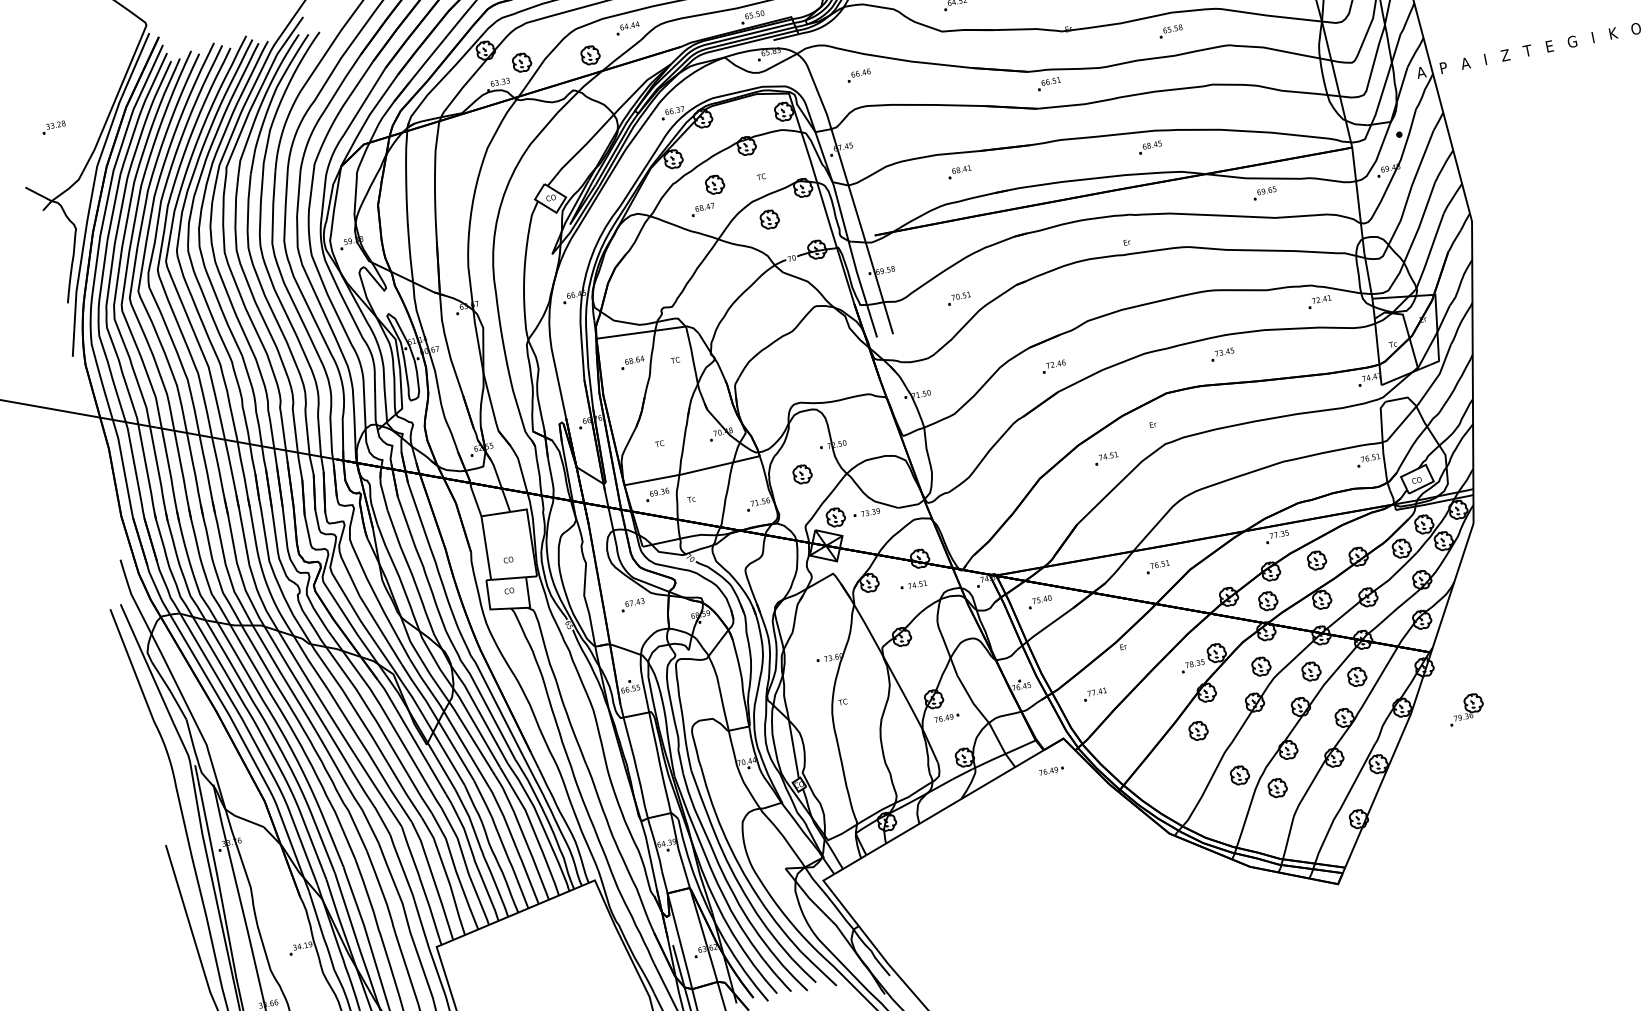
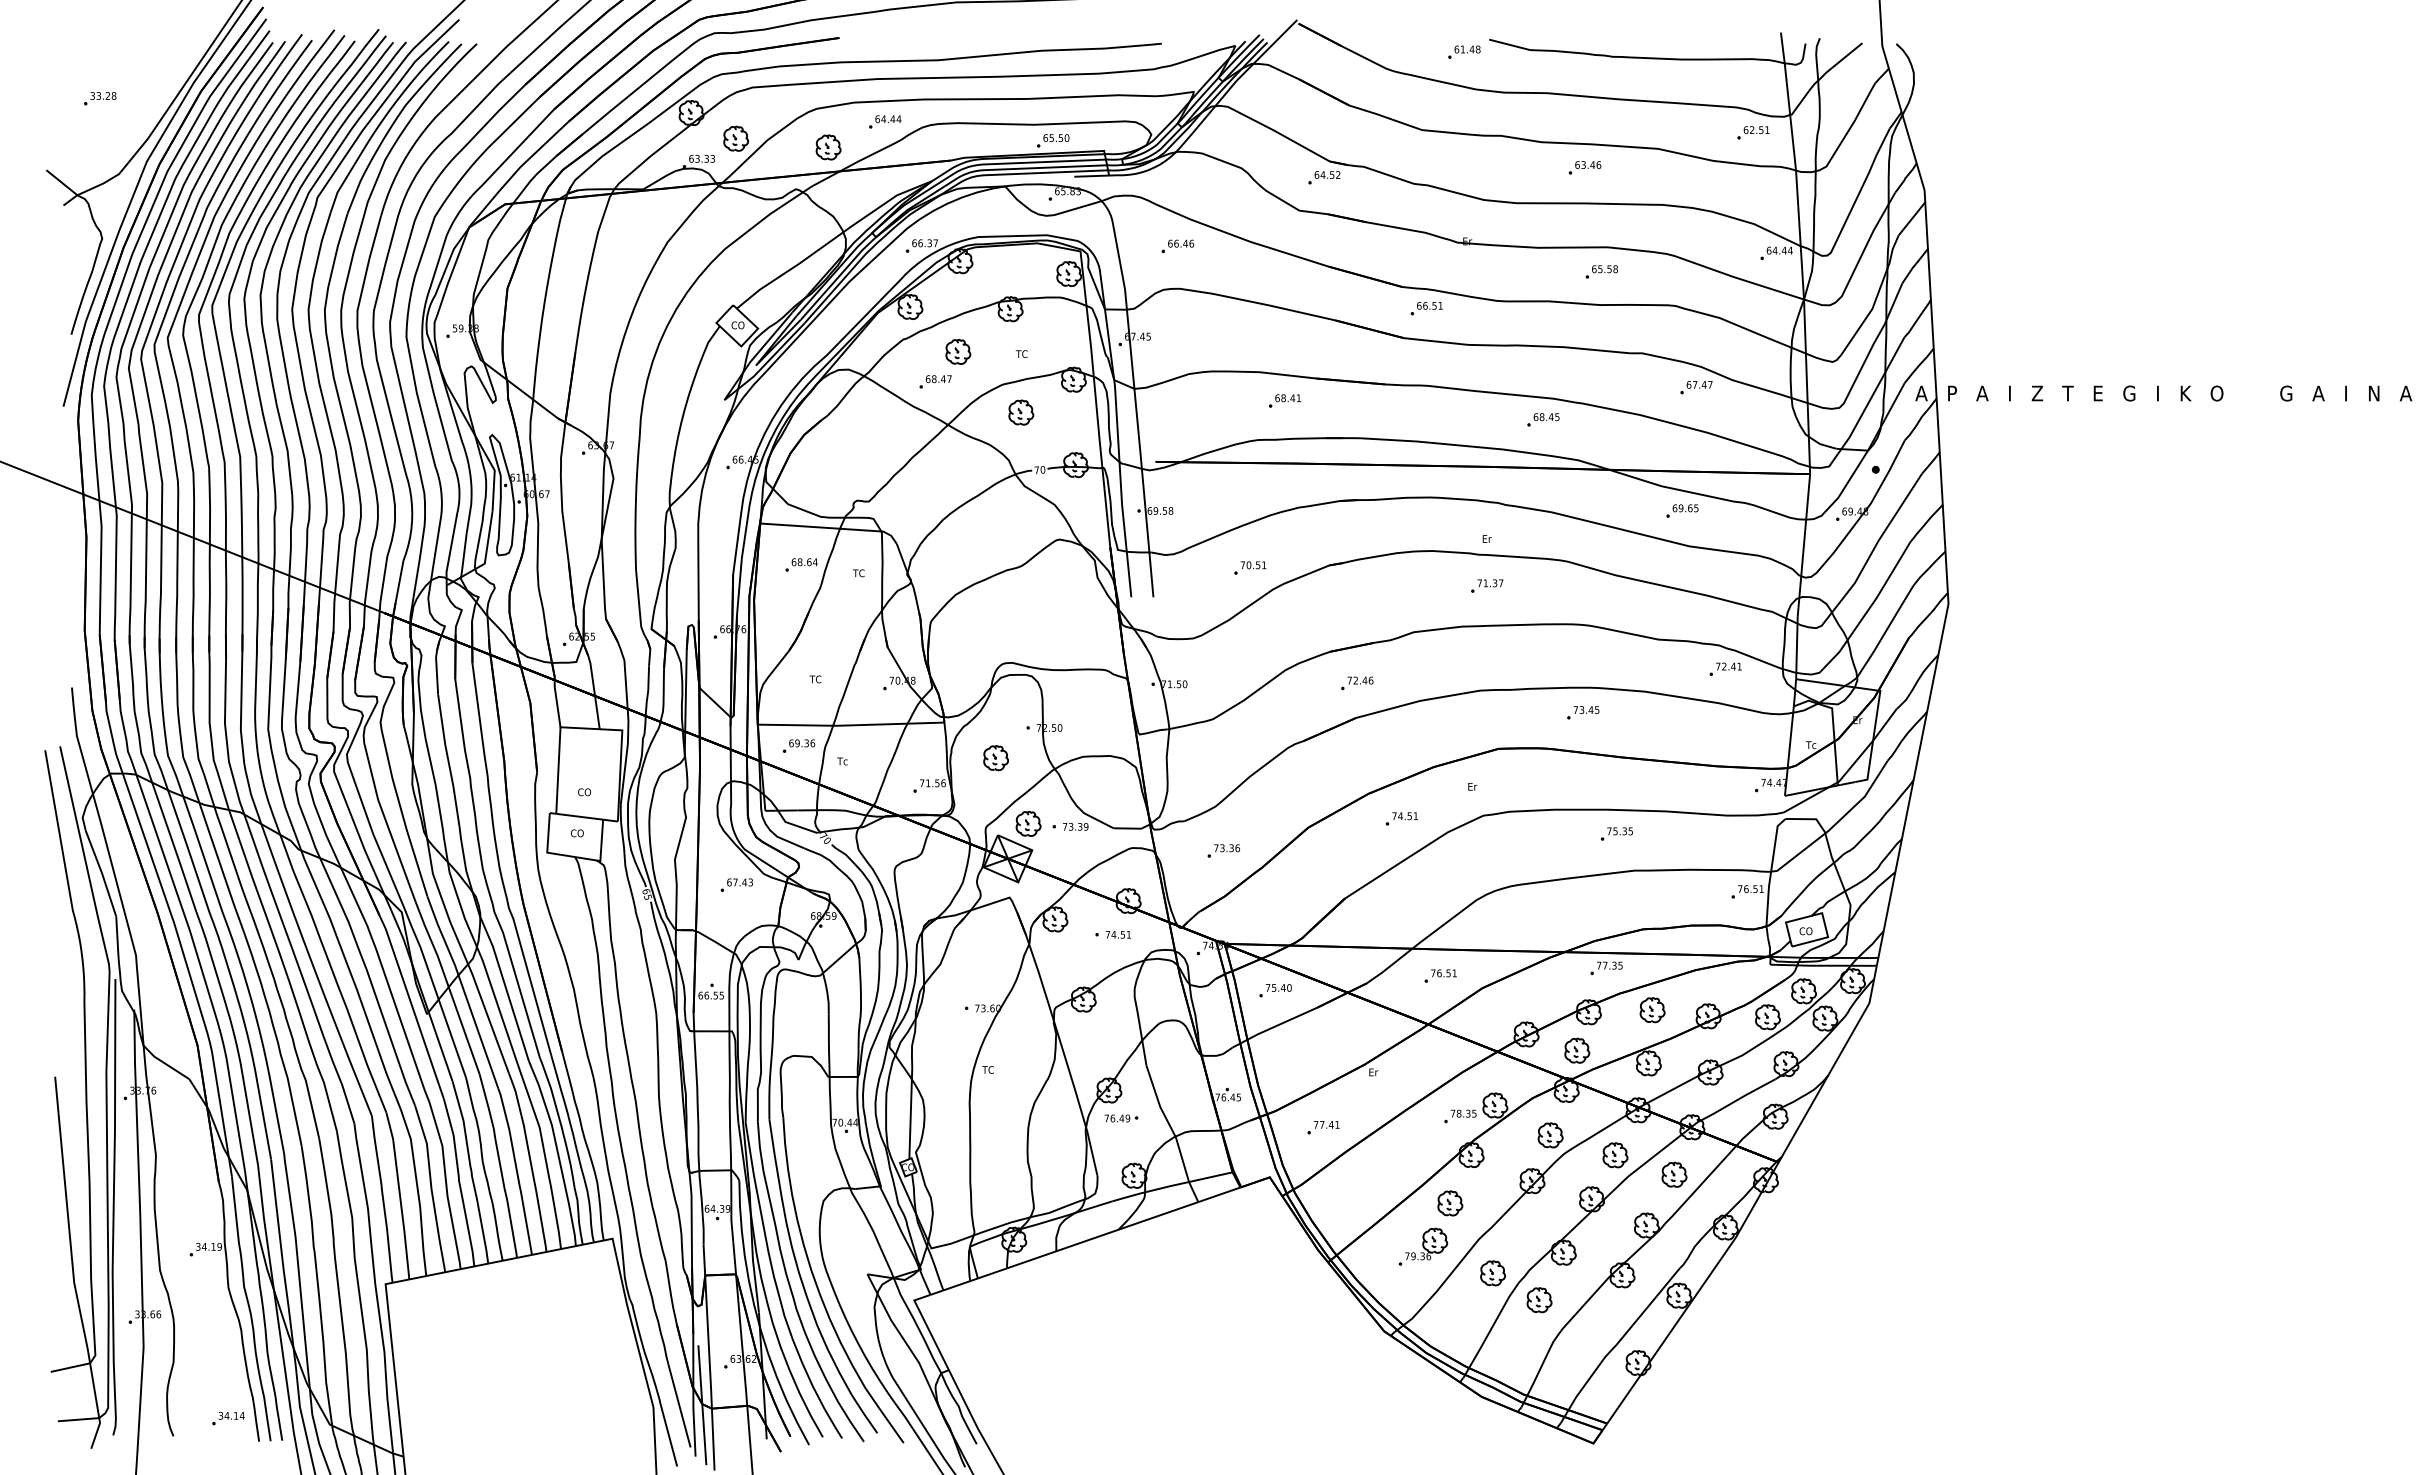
part: (1256, 101) -> (1696, 387), added
part: (1134, 276) -> (1487, 585), added
part: (1264, 437) -> (1616, 833), added
part: (981, 507) -> (1223, 850), added
part: (1466, 709) -> (1423, 1246), moved
part: (1051, 770) -> (1245, 1216), removed

